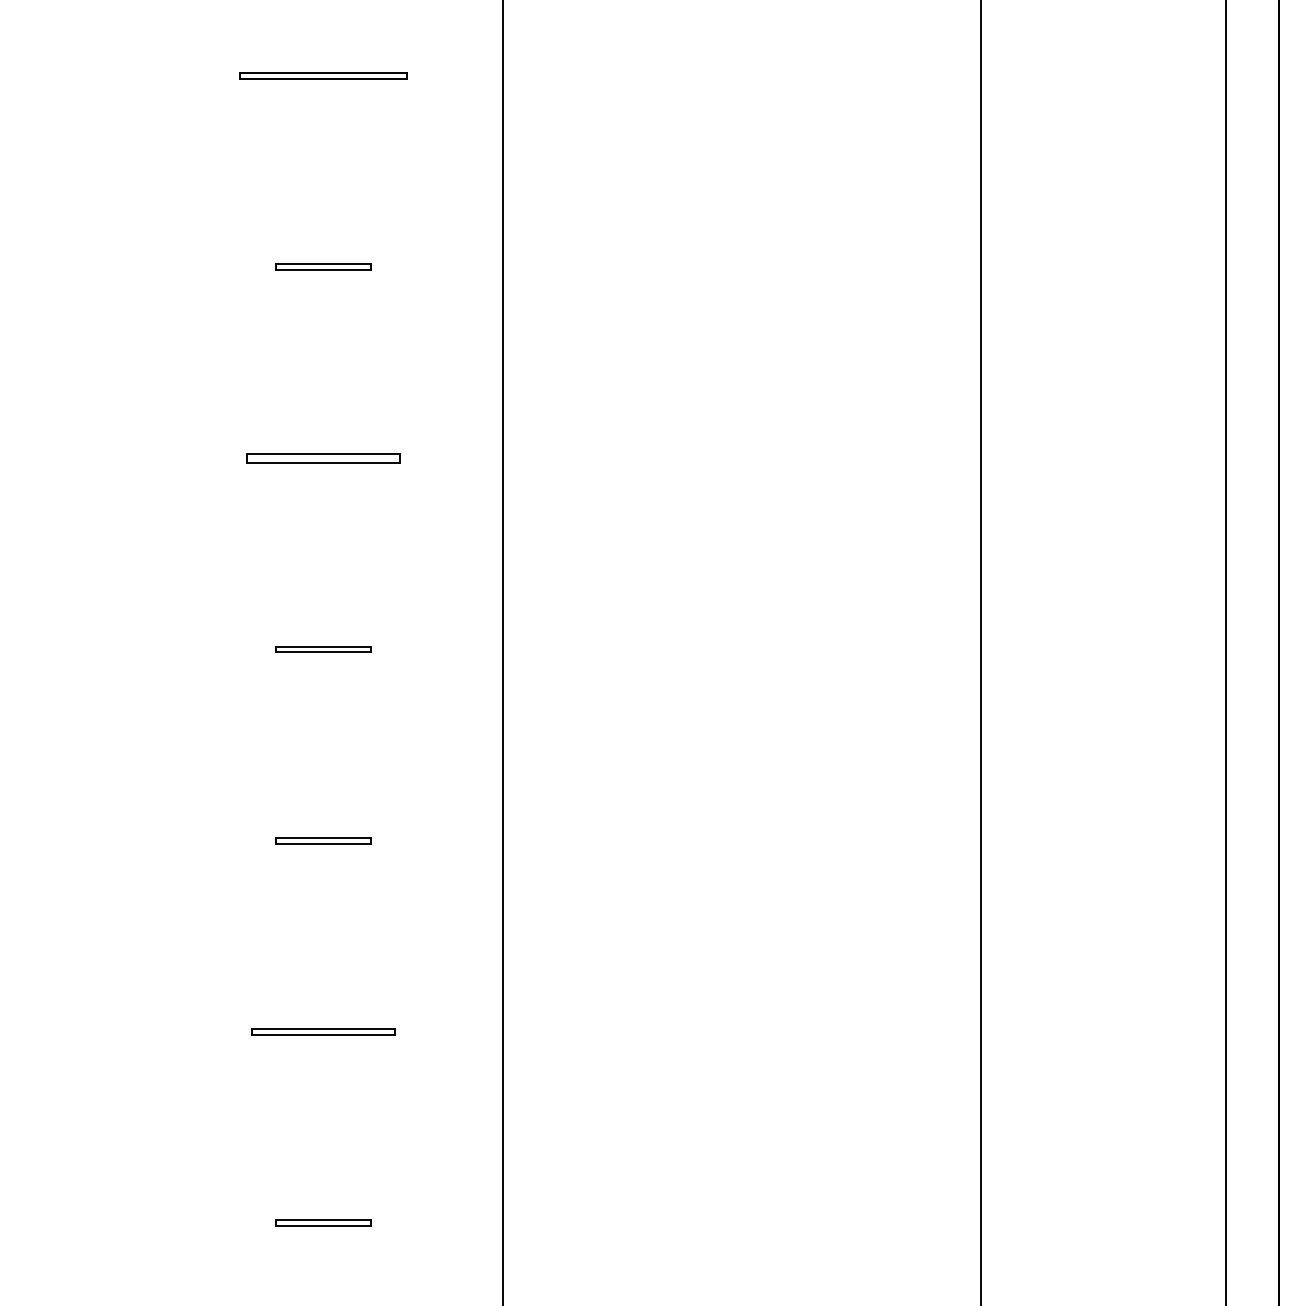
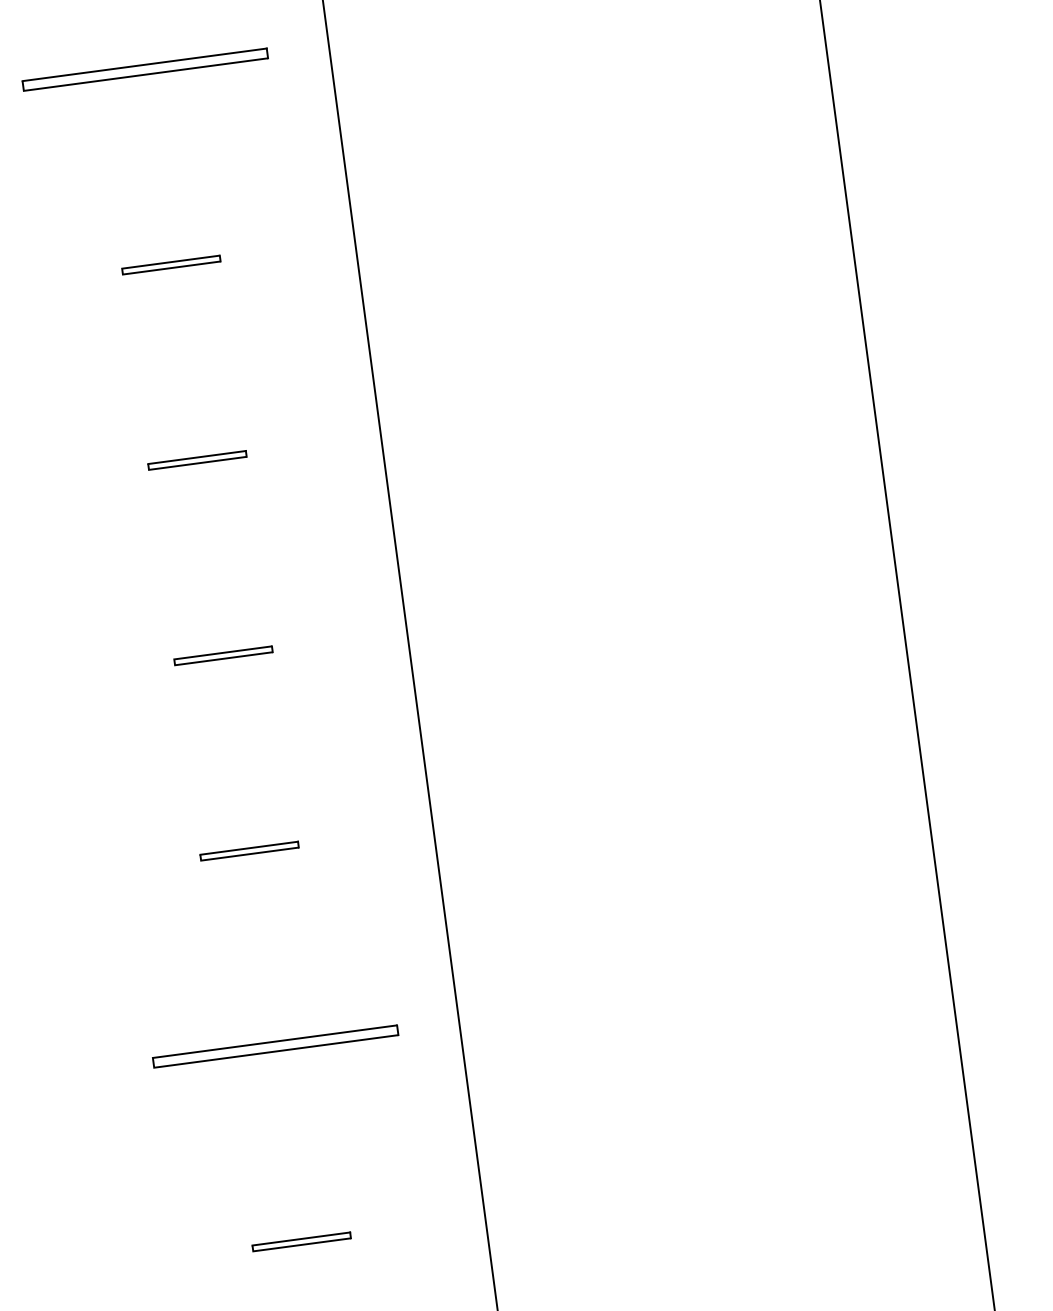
part: (323, 75) -> (145, 69), size x1.43
part: (323, 457) -> (197, 459), size x0.62
part: (323, 1031) -> (275, 1046), size x1.67

